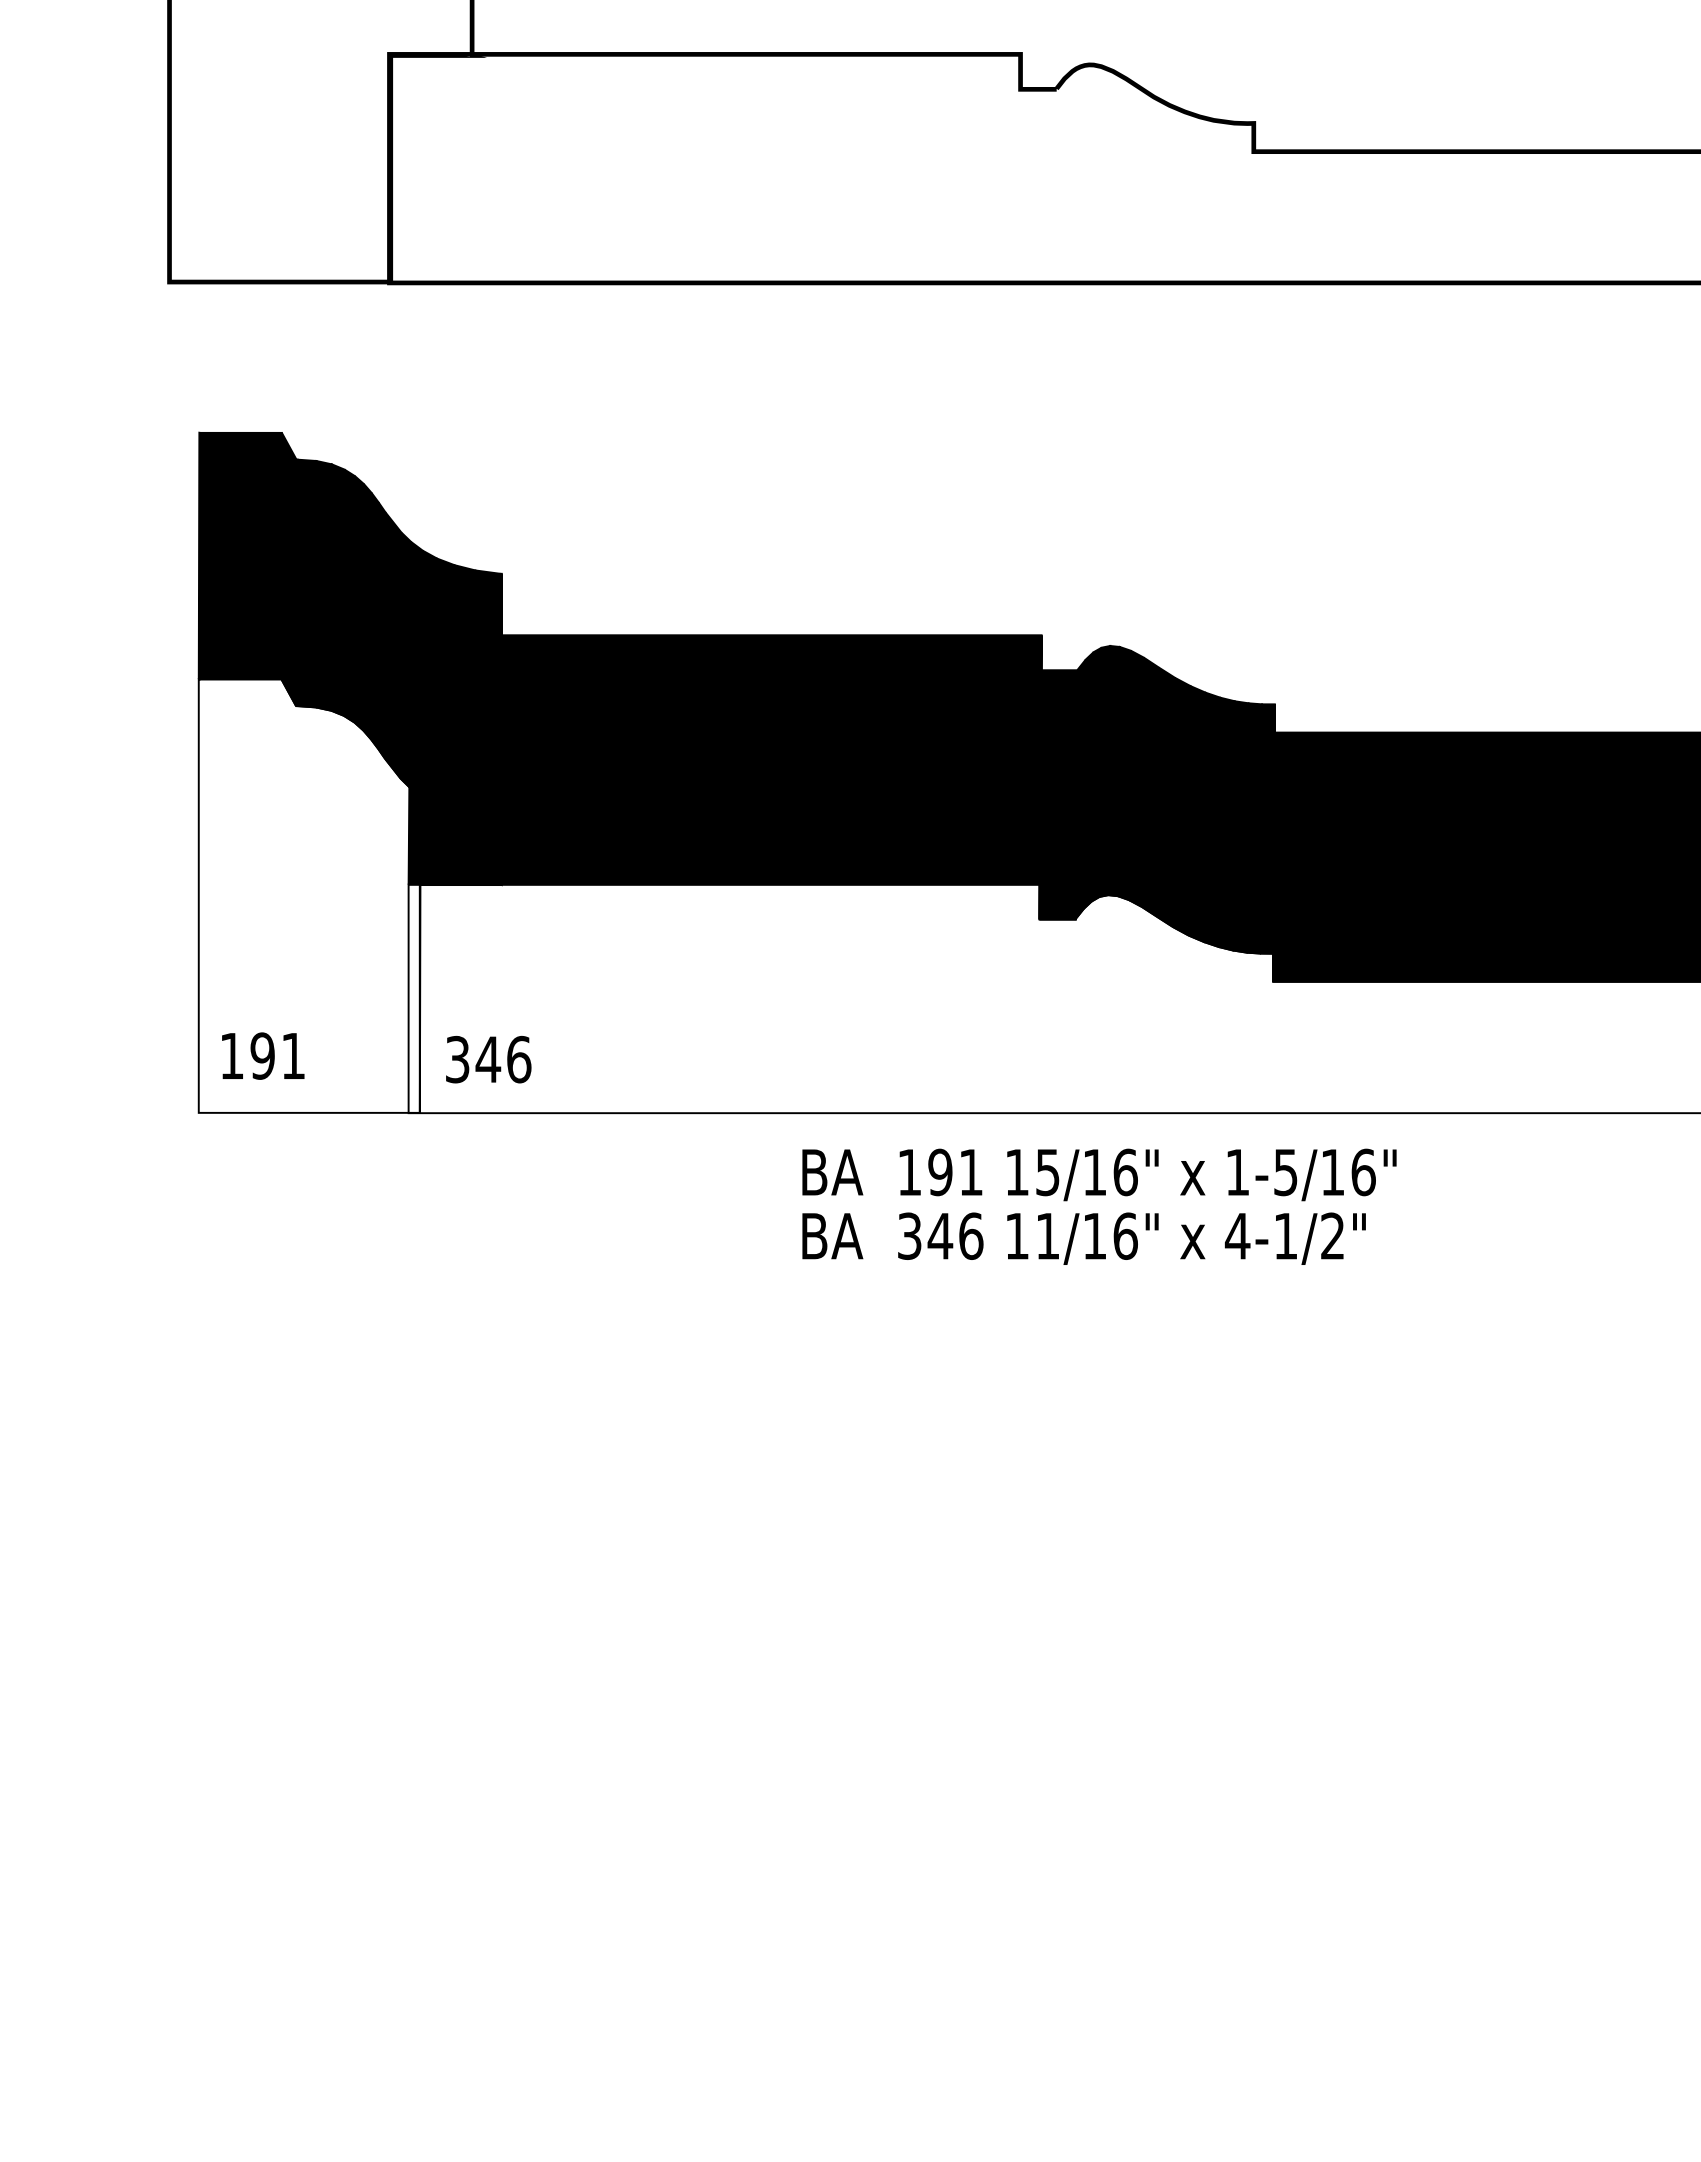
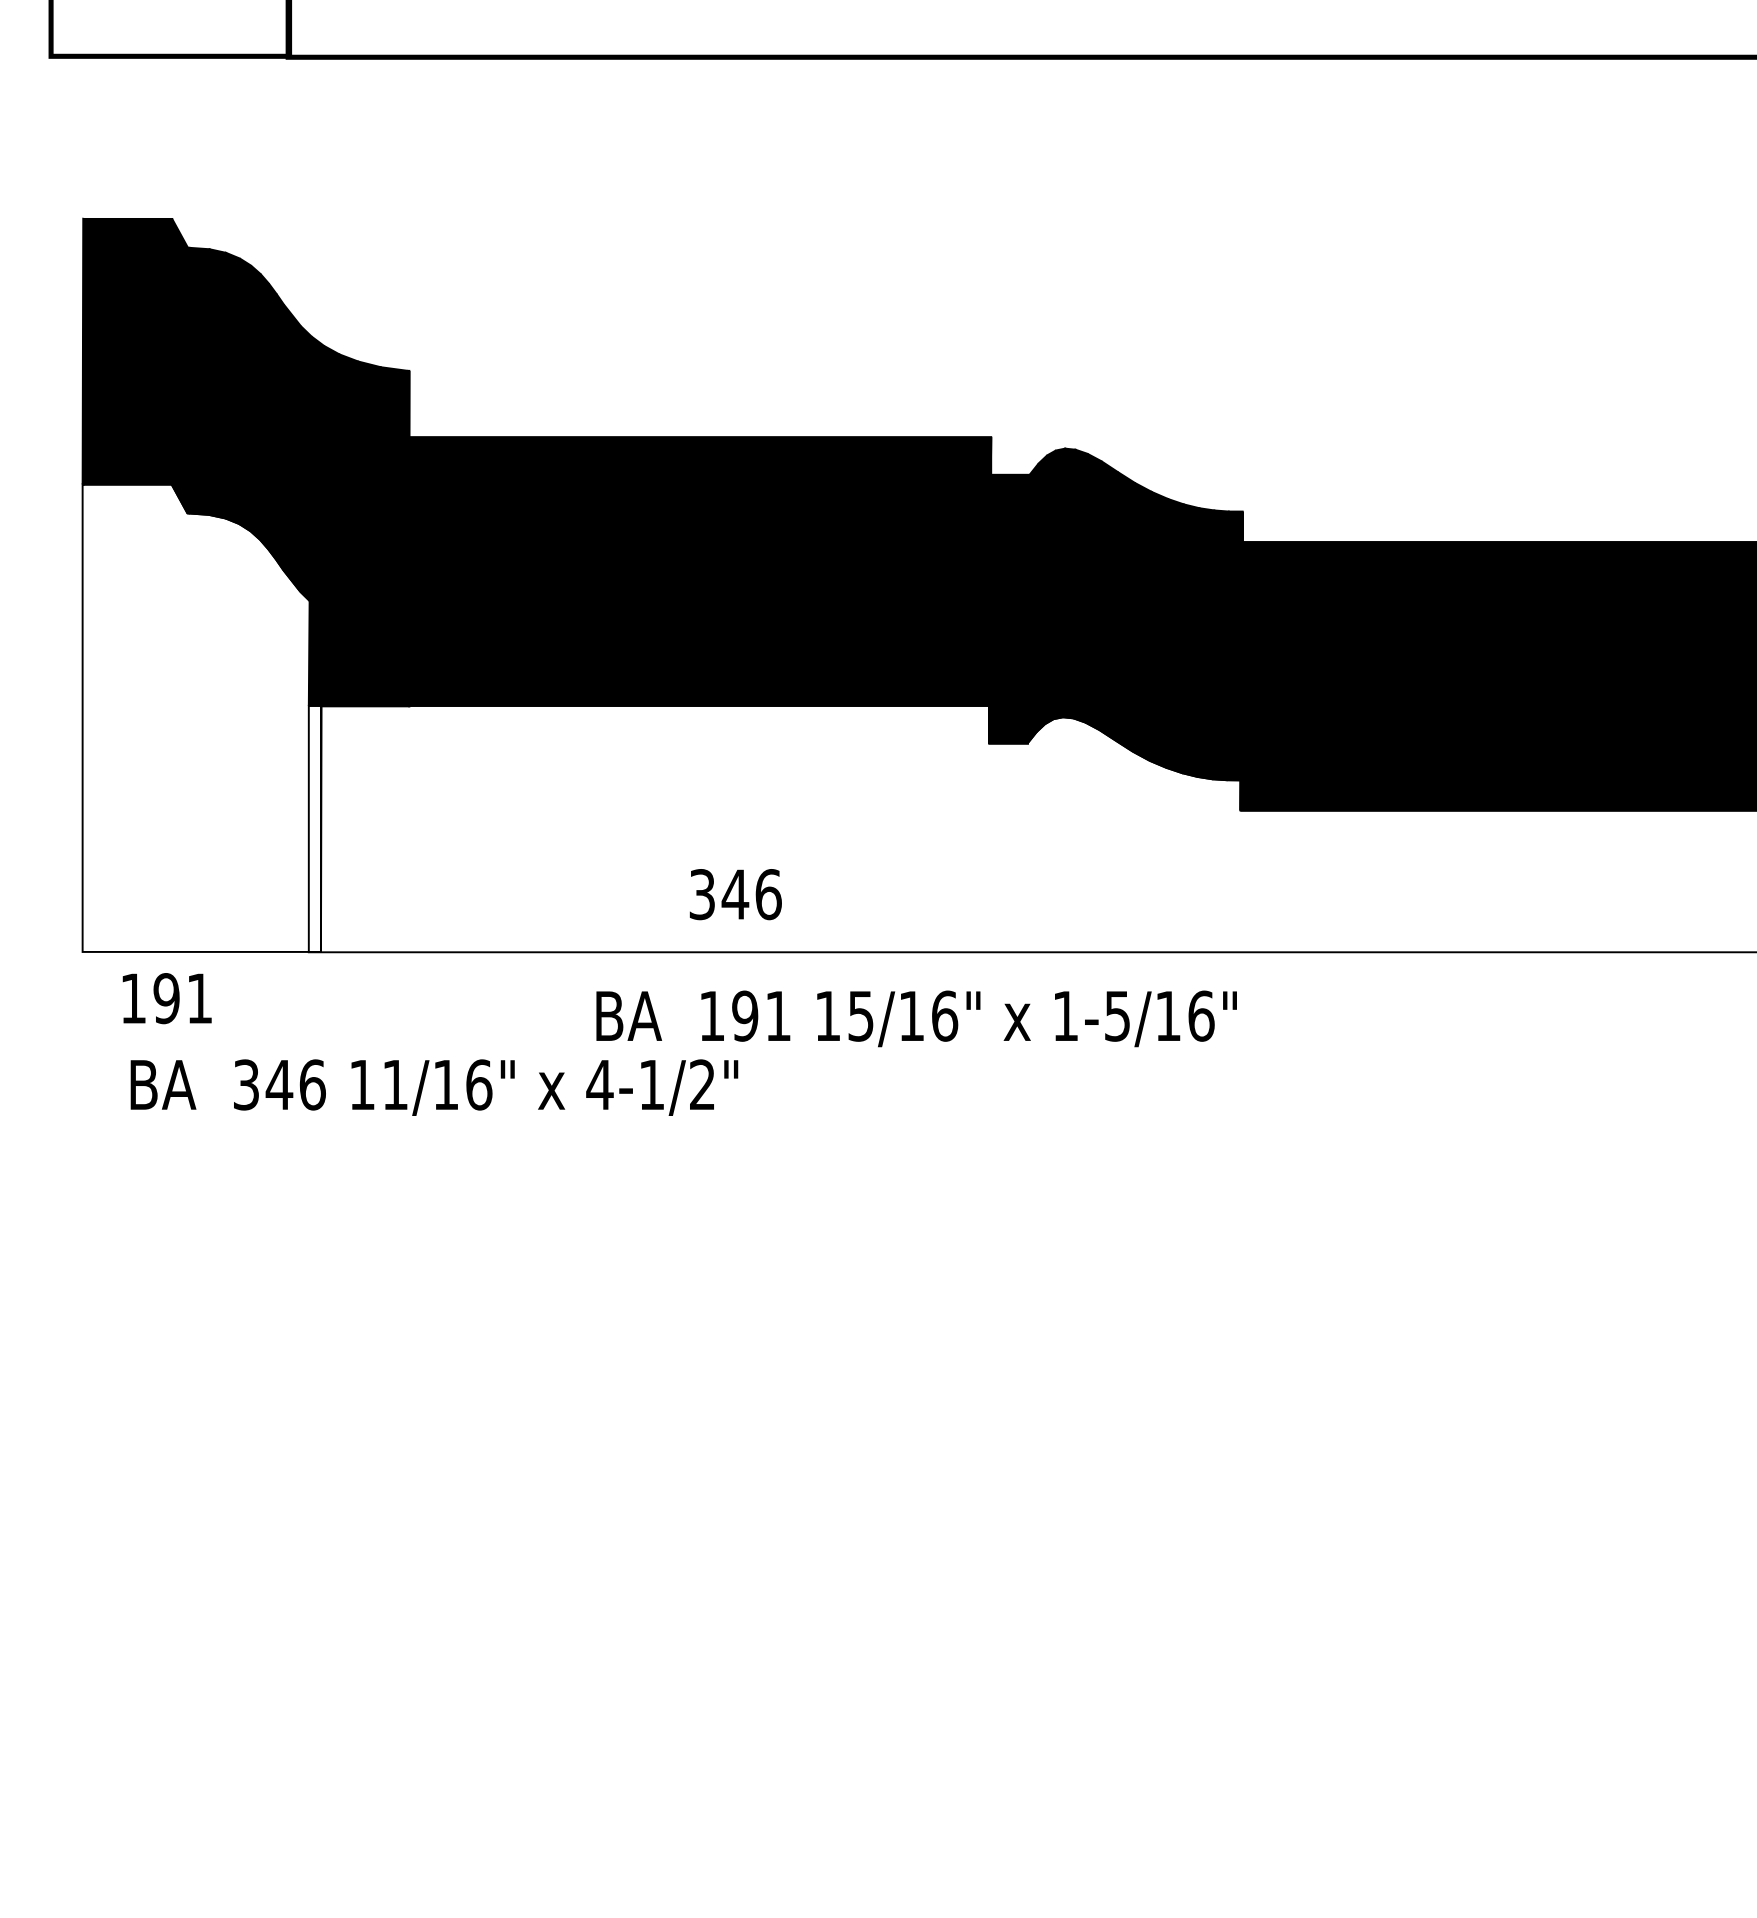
text: (263, 1055) -> (167, 997), moved
text: (488, 1059) -> (735, 894), moved
text: (1099, 1174) -> (916, 1018), moved
text: (1083, 1238) -> (433, 1087), moved

